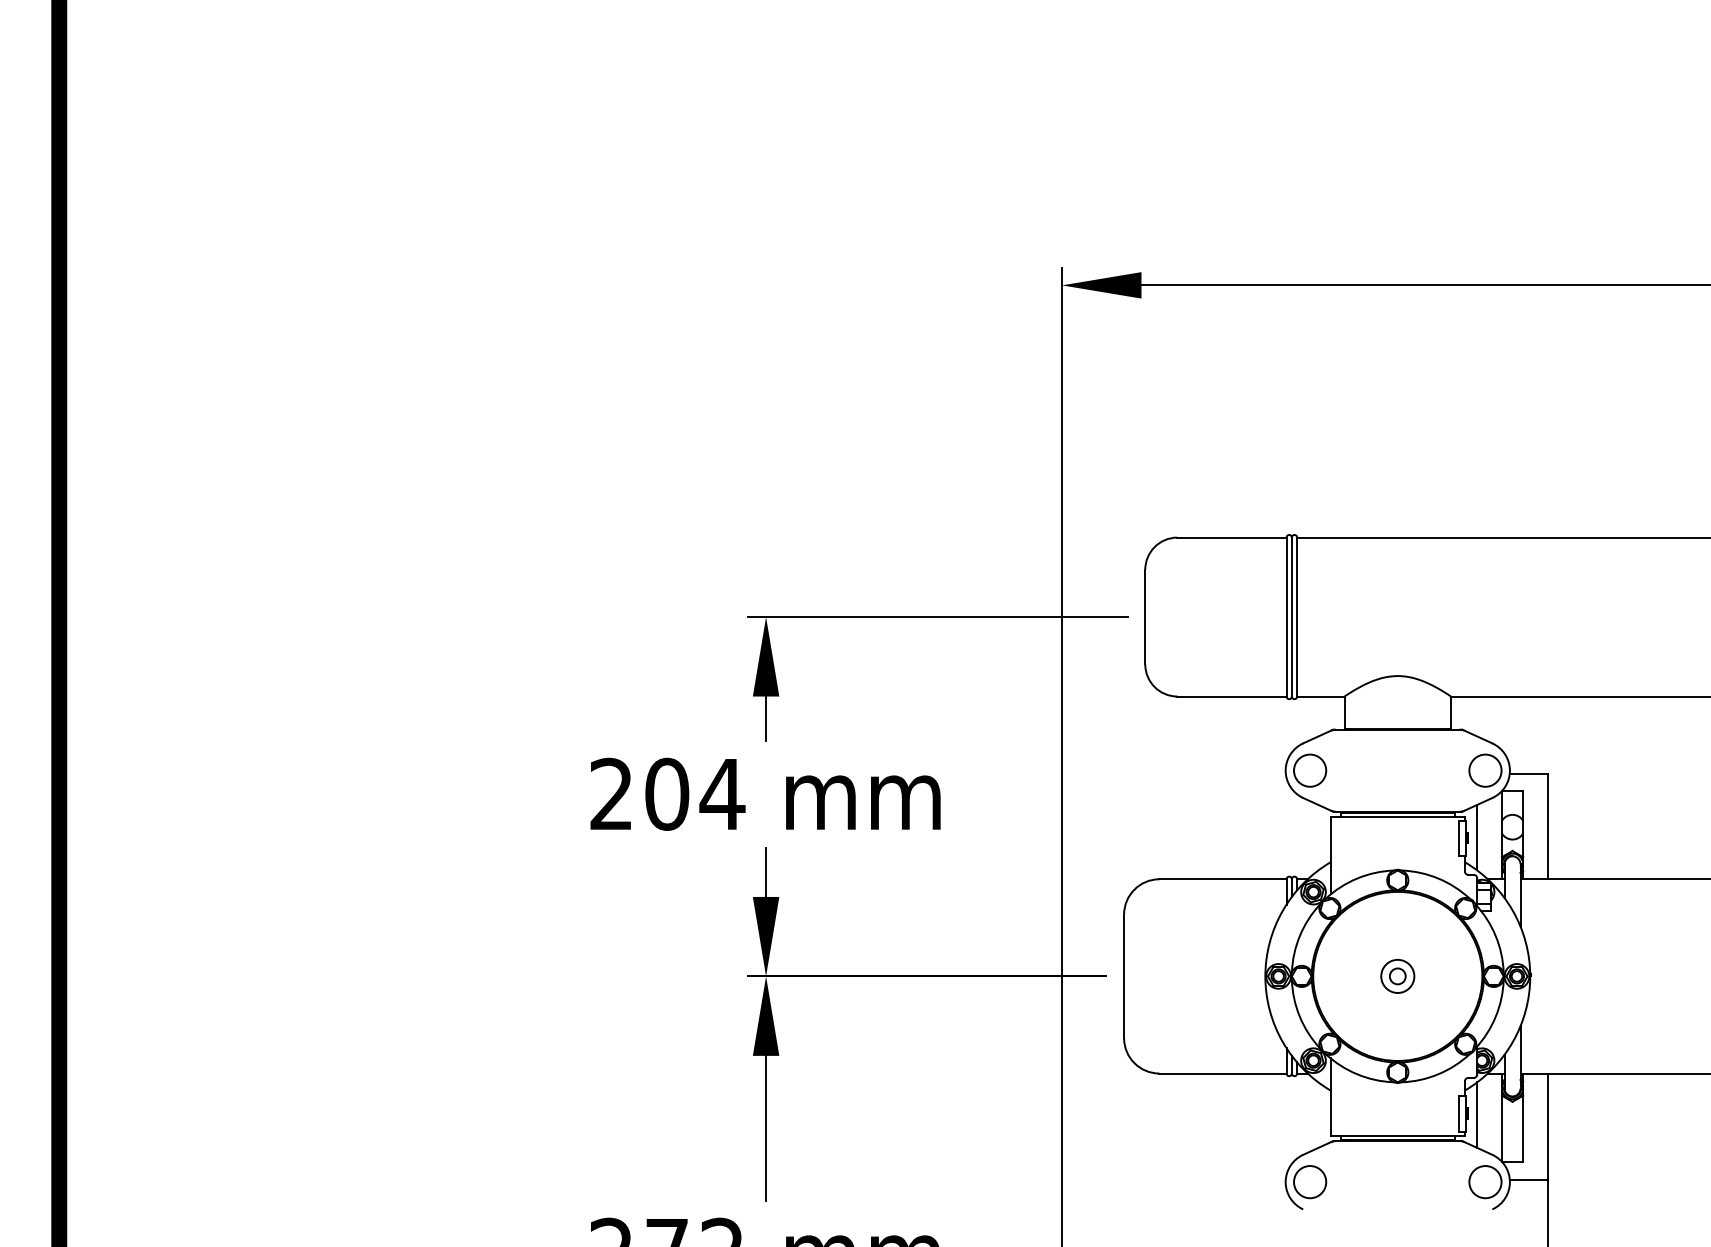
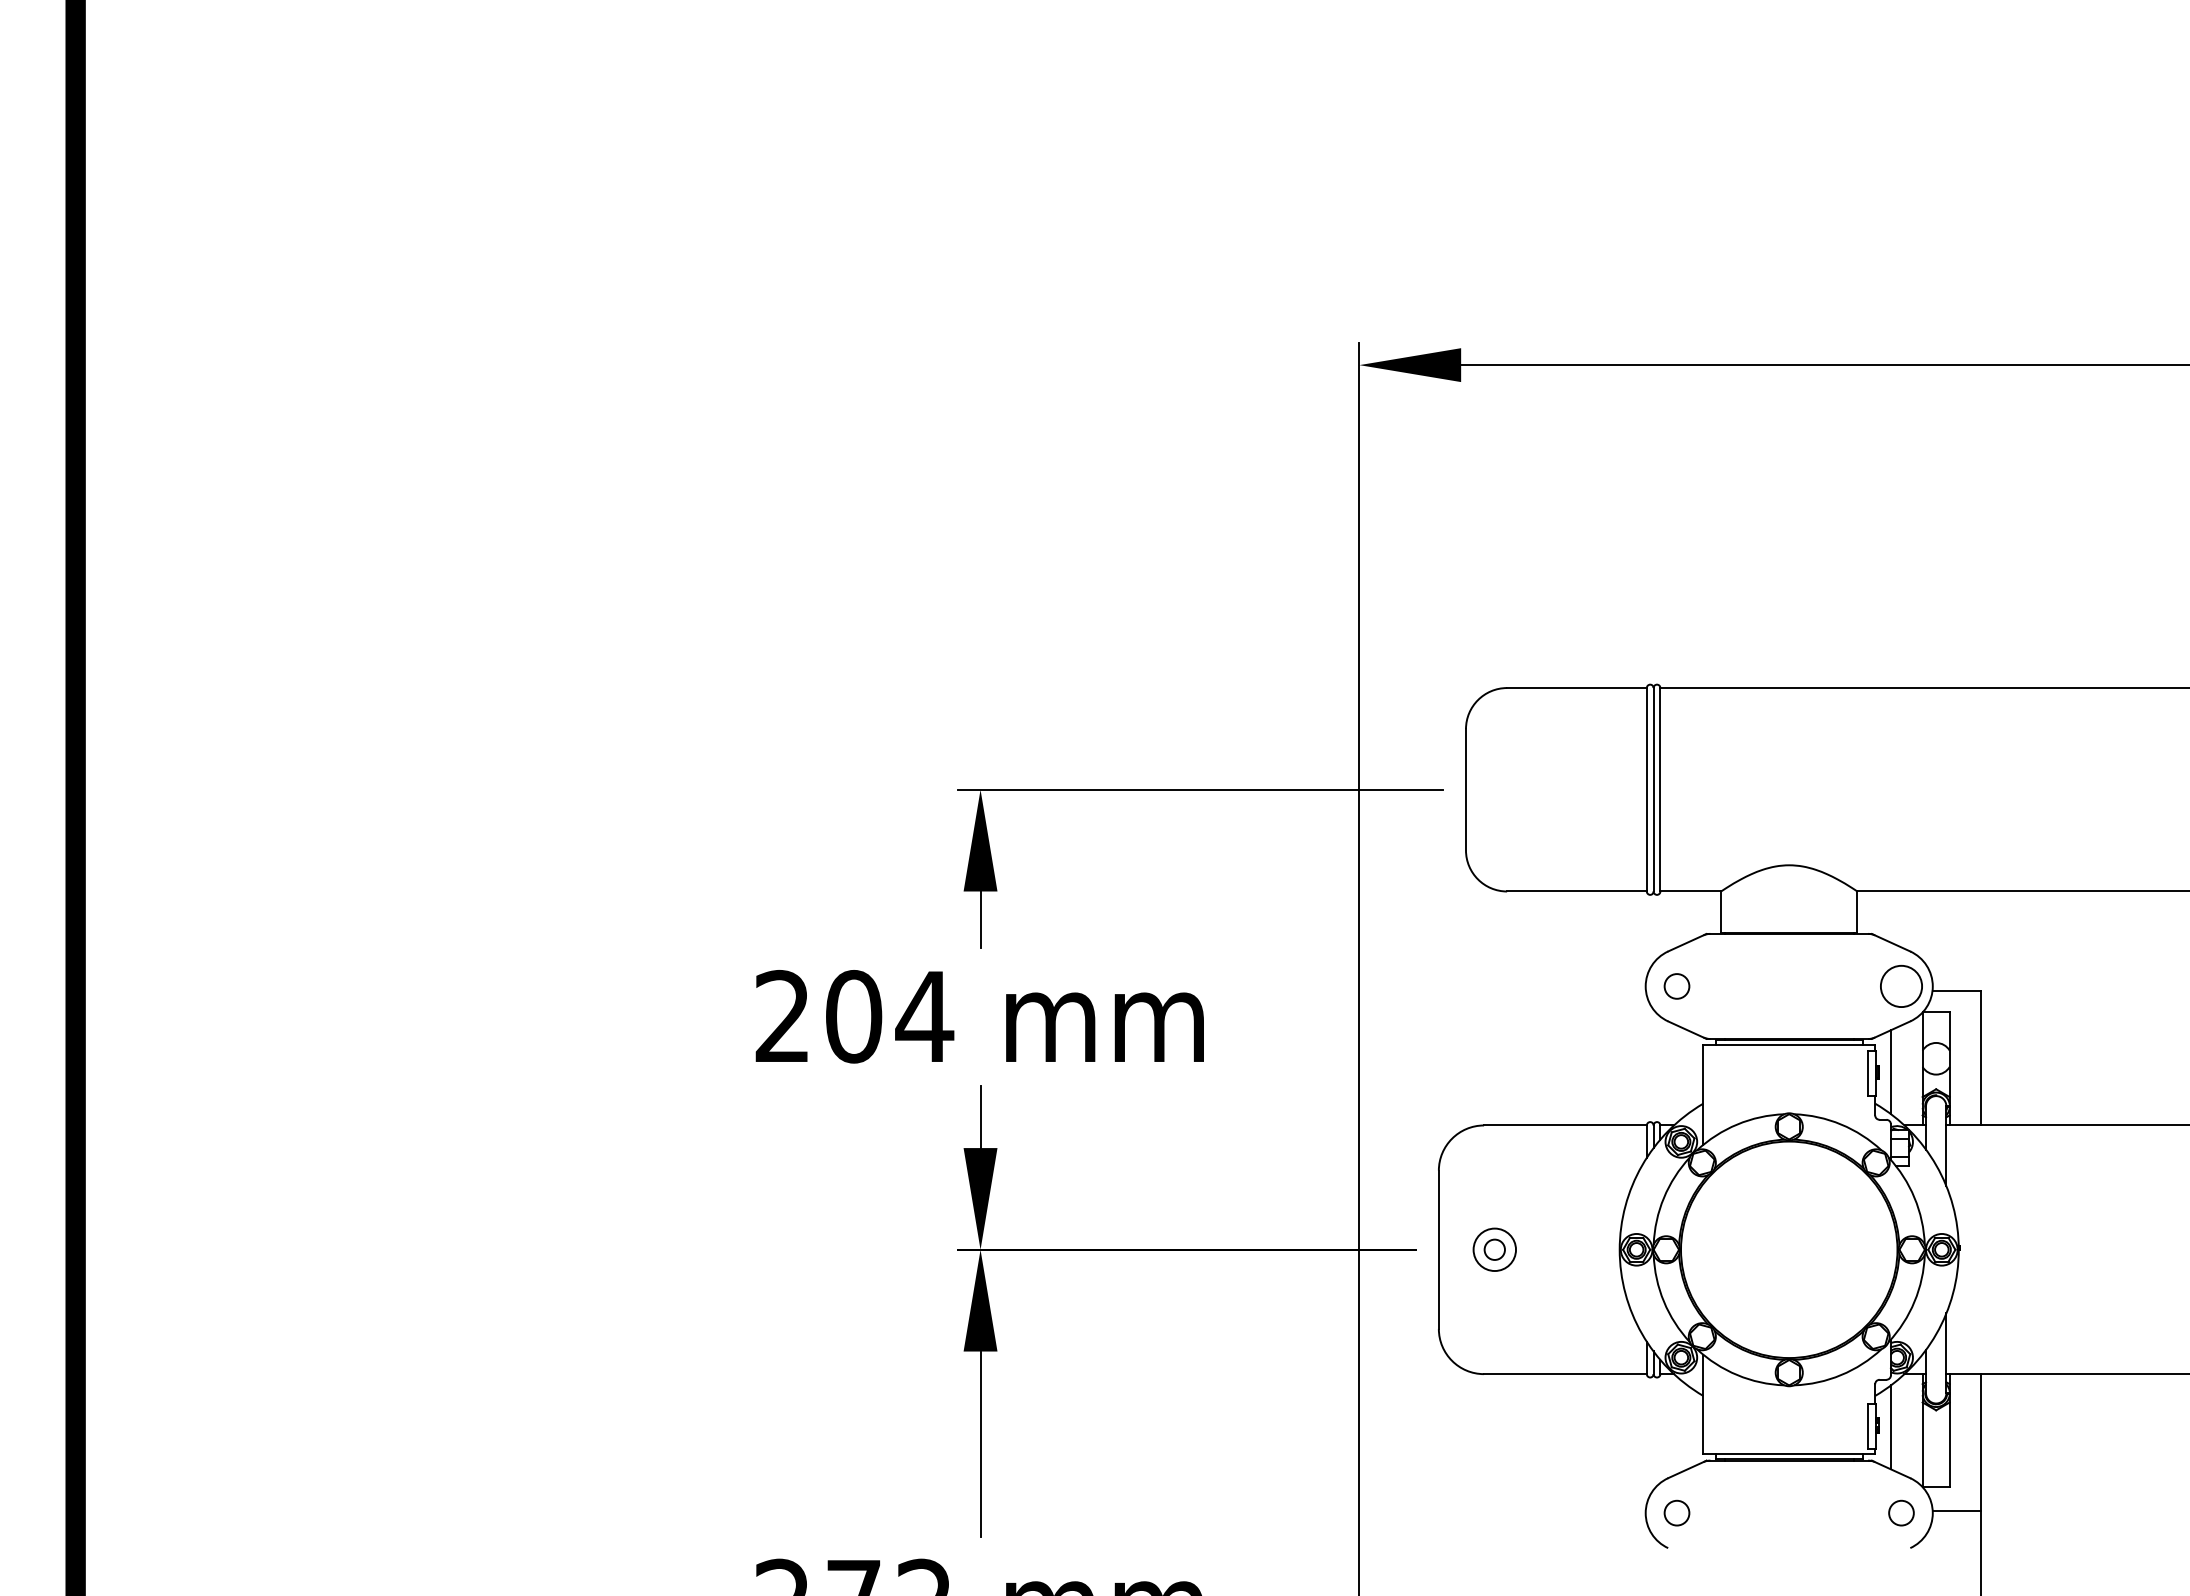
circle: (1310, 770) -> (1677, 986), size x0.6
part: (1397, 976) -> (1494, 1249), moved
circle: (1310, 1182) -> (1677, 1513), size x0.6
circle: (1485, 1182) -> (1901, 1513), size x0.6

